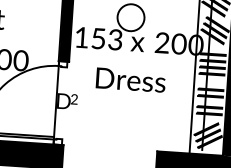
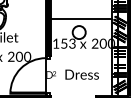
text: (129, 79) -> (81, 74), moved

